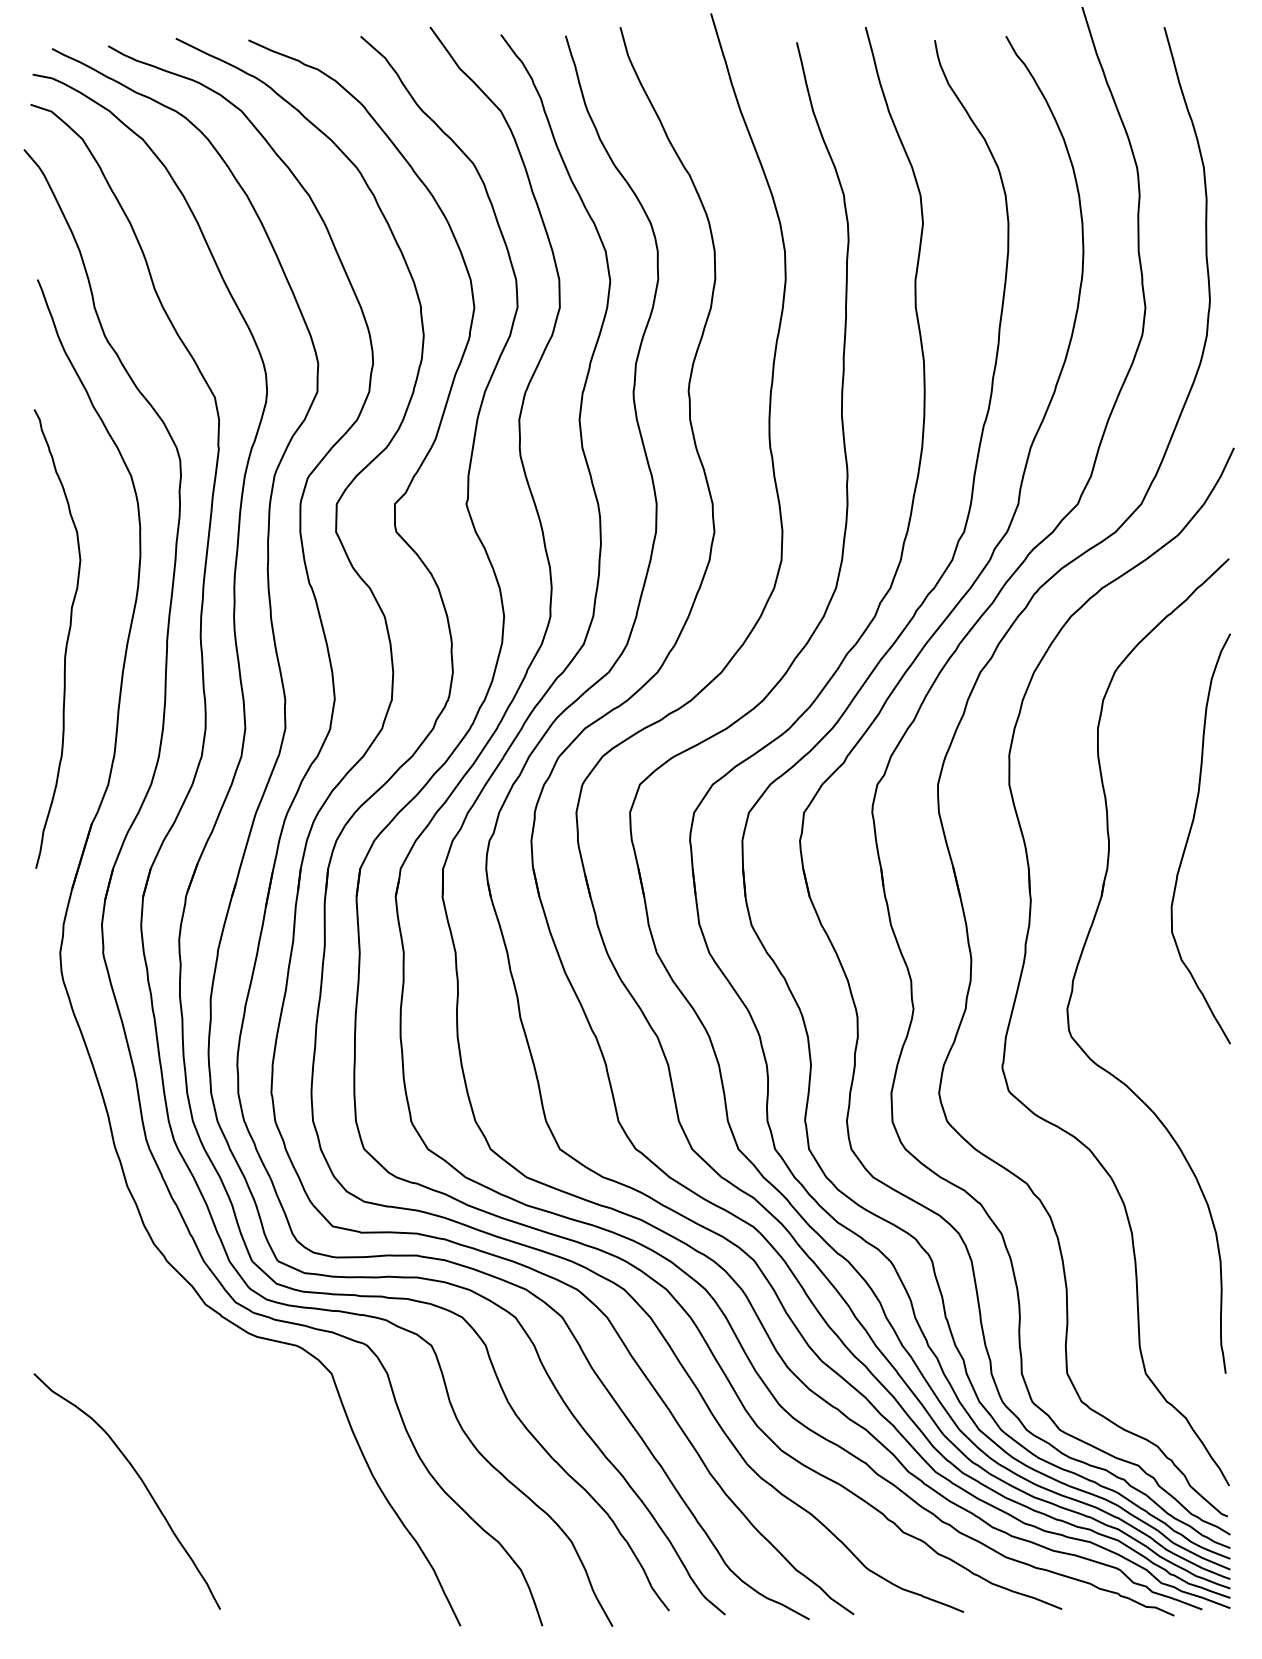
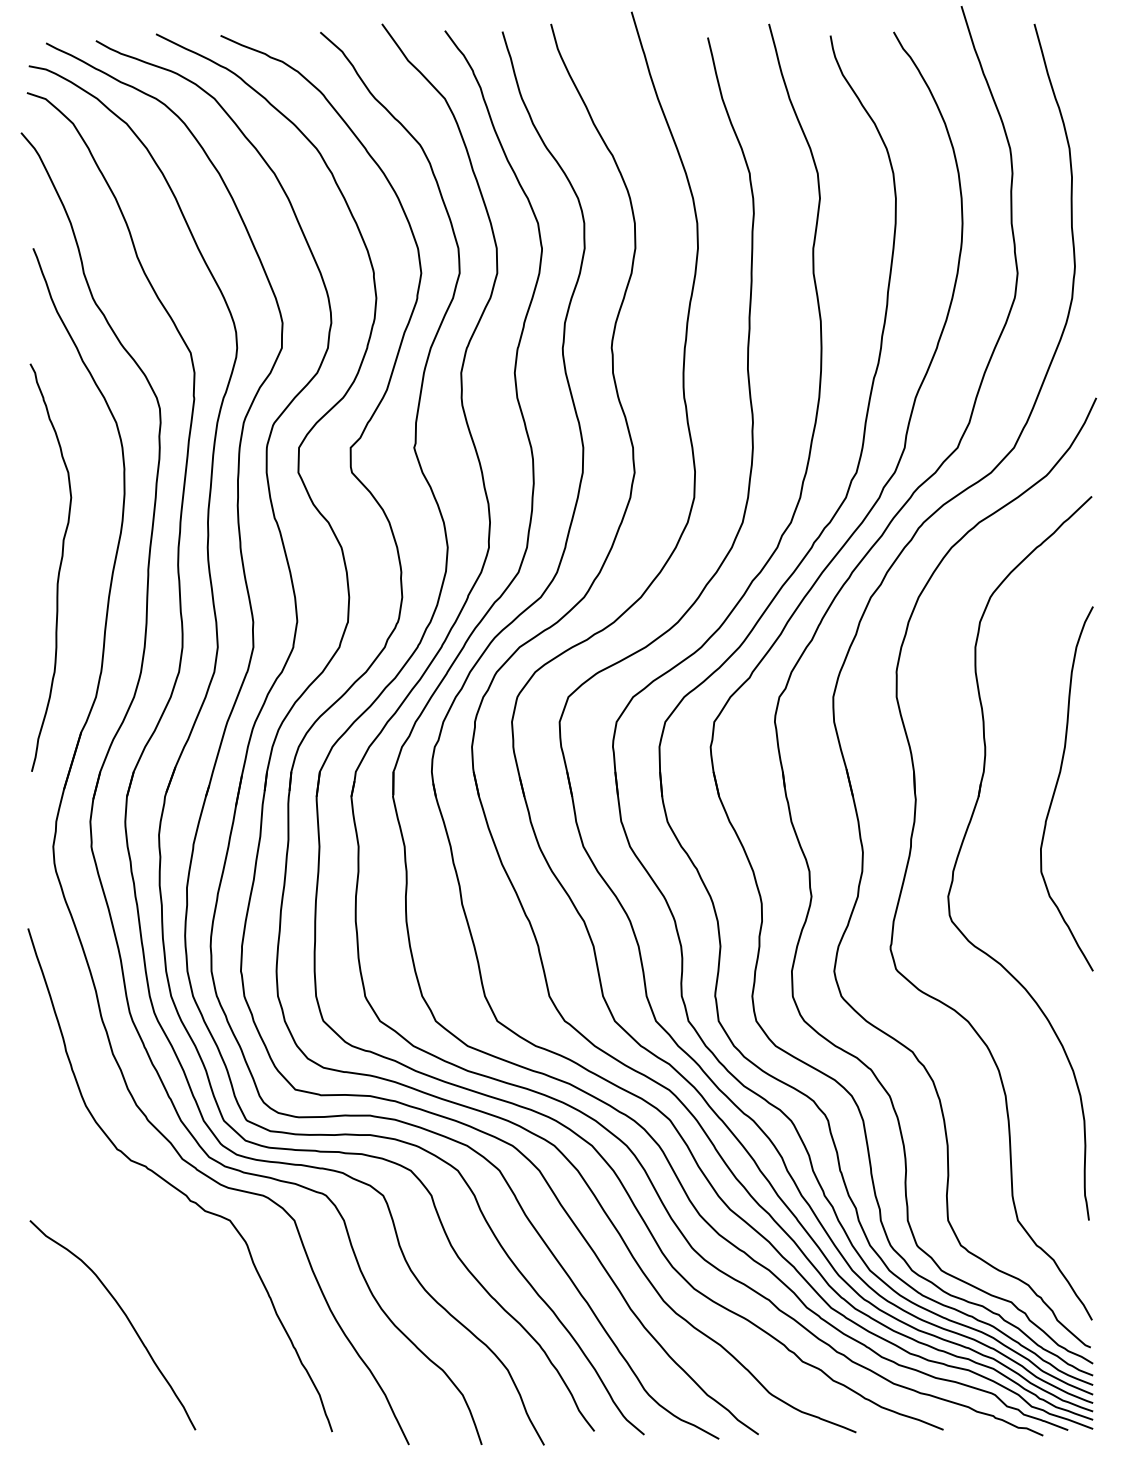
curve: (1189, 837) -> (1056, 787), moved
curve: (197, 1335) -> (175, 1186), added

